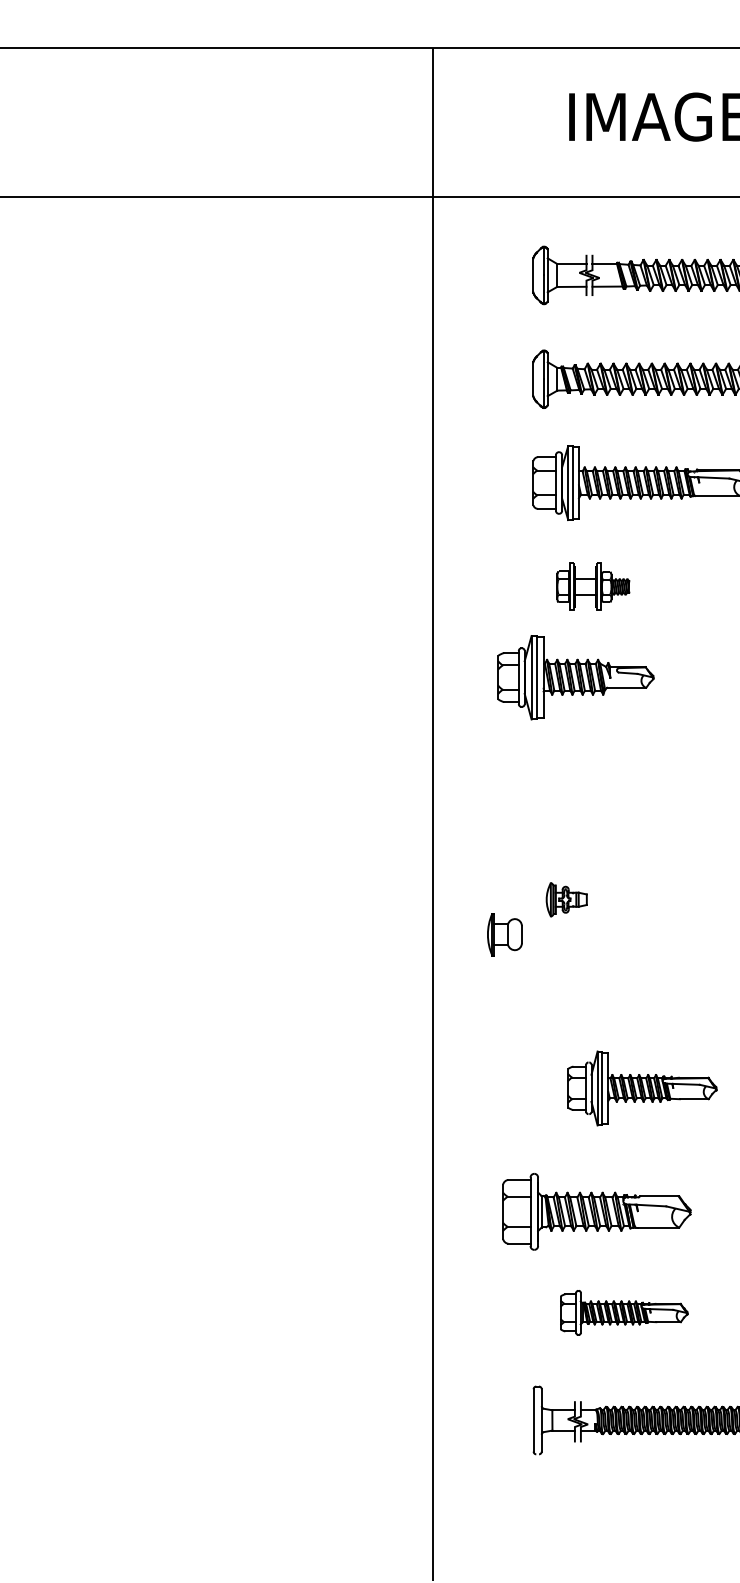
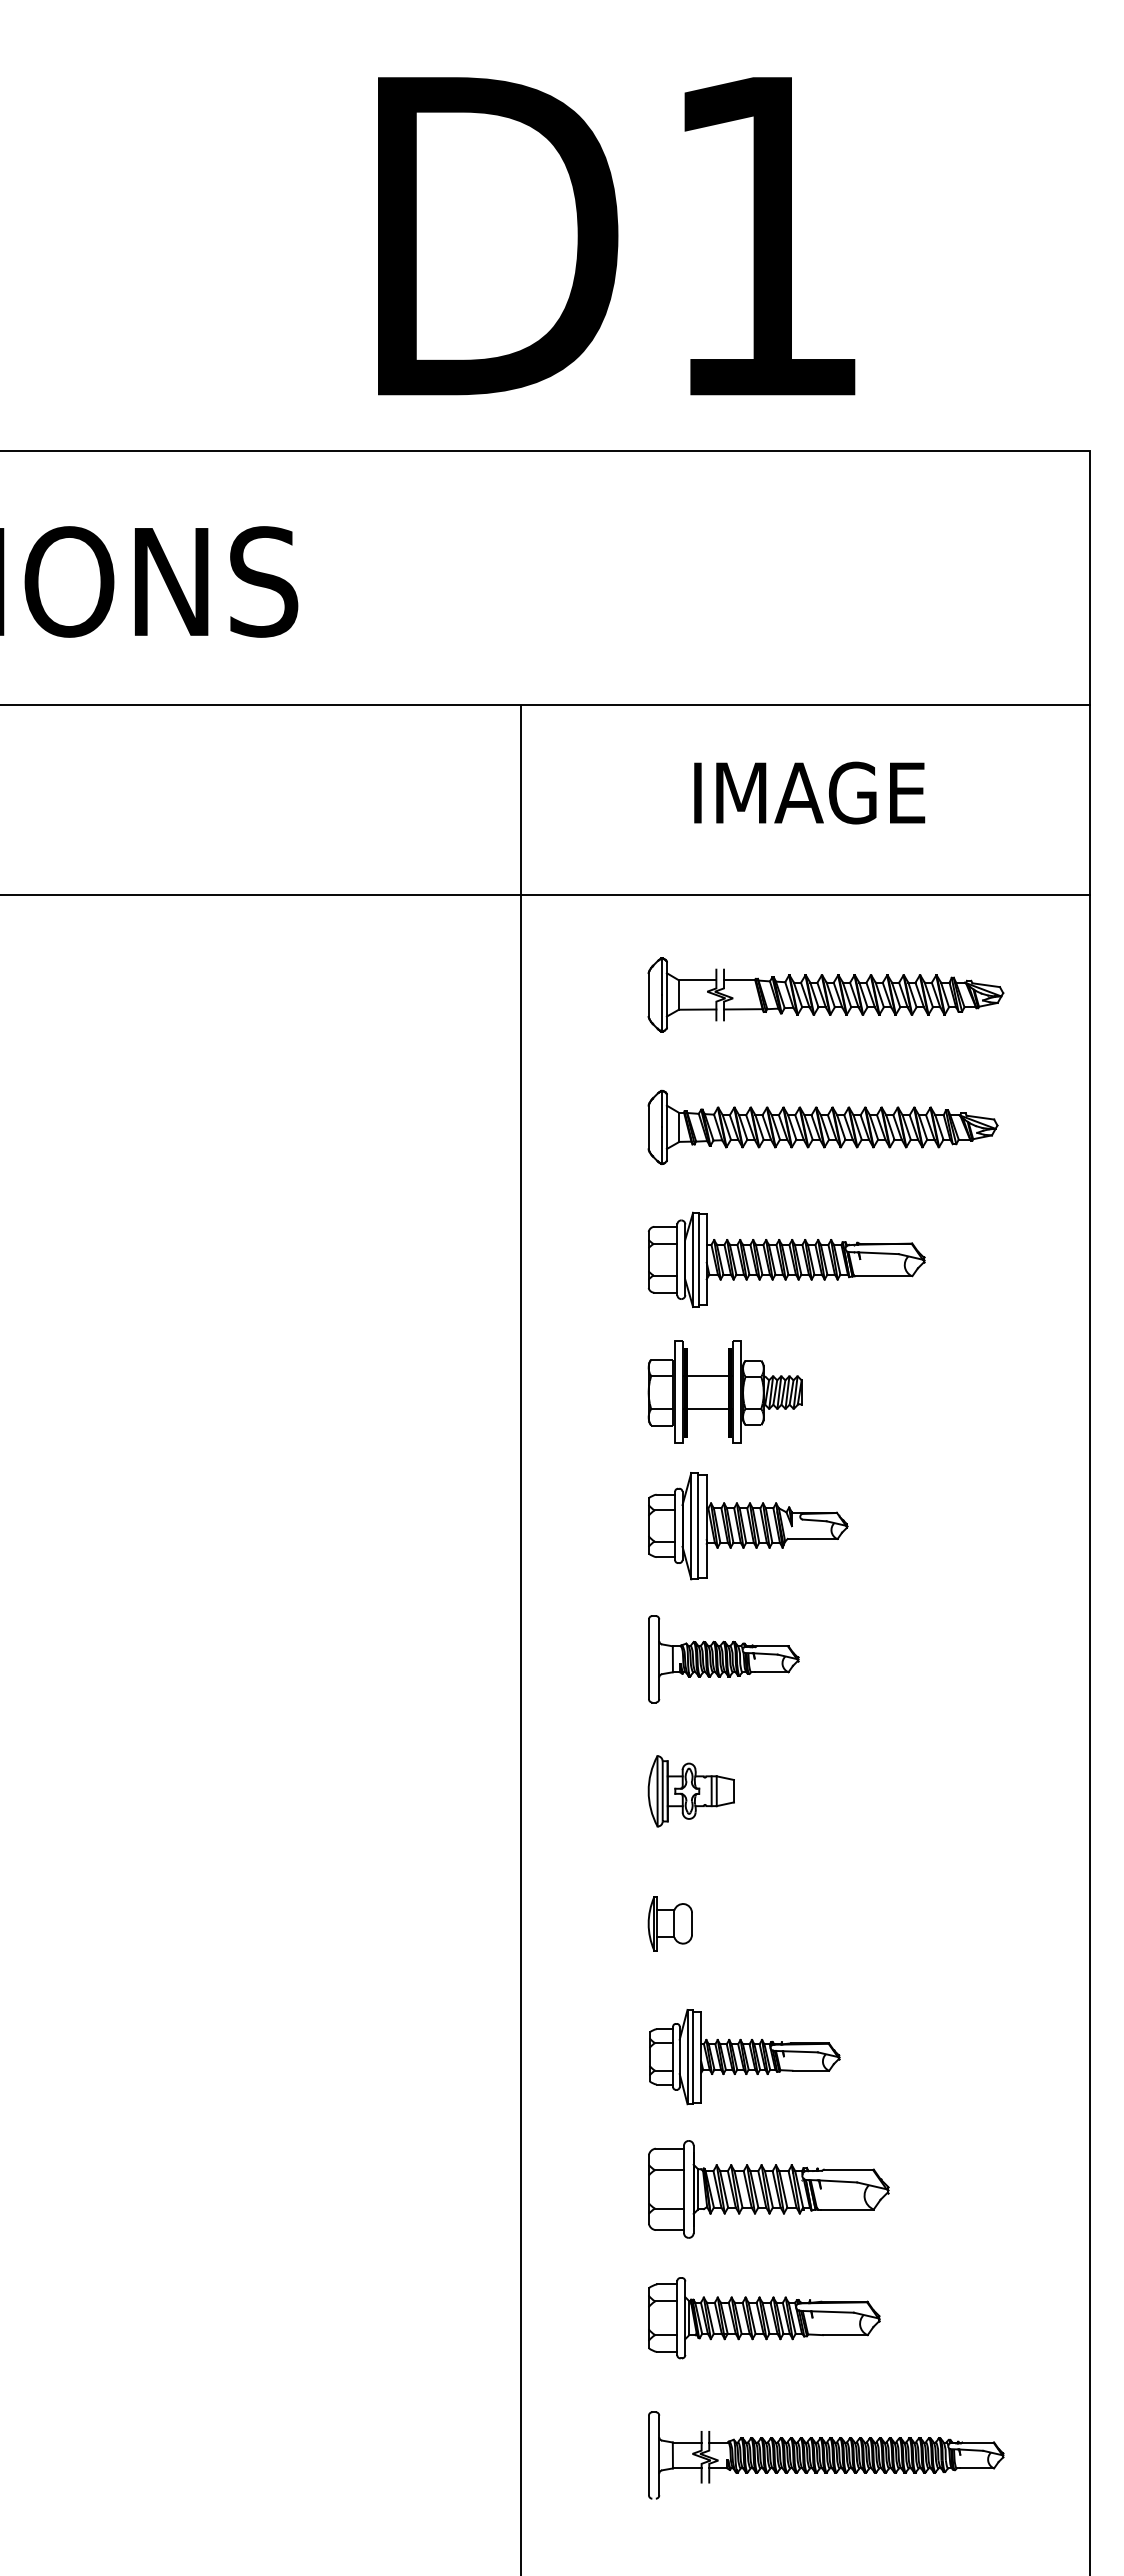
part: (592, 586) -> (724, 1391), size x1.67
part: (576, 678) -> (748, 1526), moved
part: (592, 796) -> (723, 1659), added
part: (566, 899) -> (690, 1791), size x1.67
part: (504, 934) -> (669, 1923), moved
part: (642, 1088) -> (744, 2057), moved
part: (596, 1211) -> (768, 2189), moved
part: (624, 1313) -> (764, 2318), size x1.43

